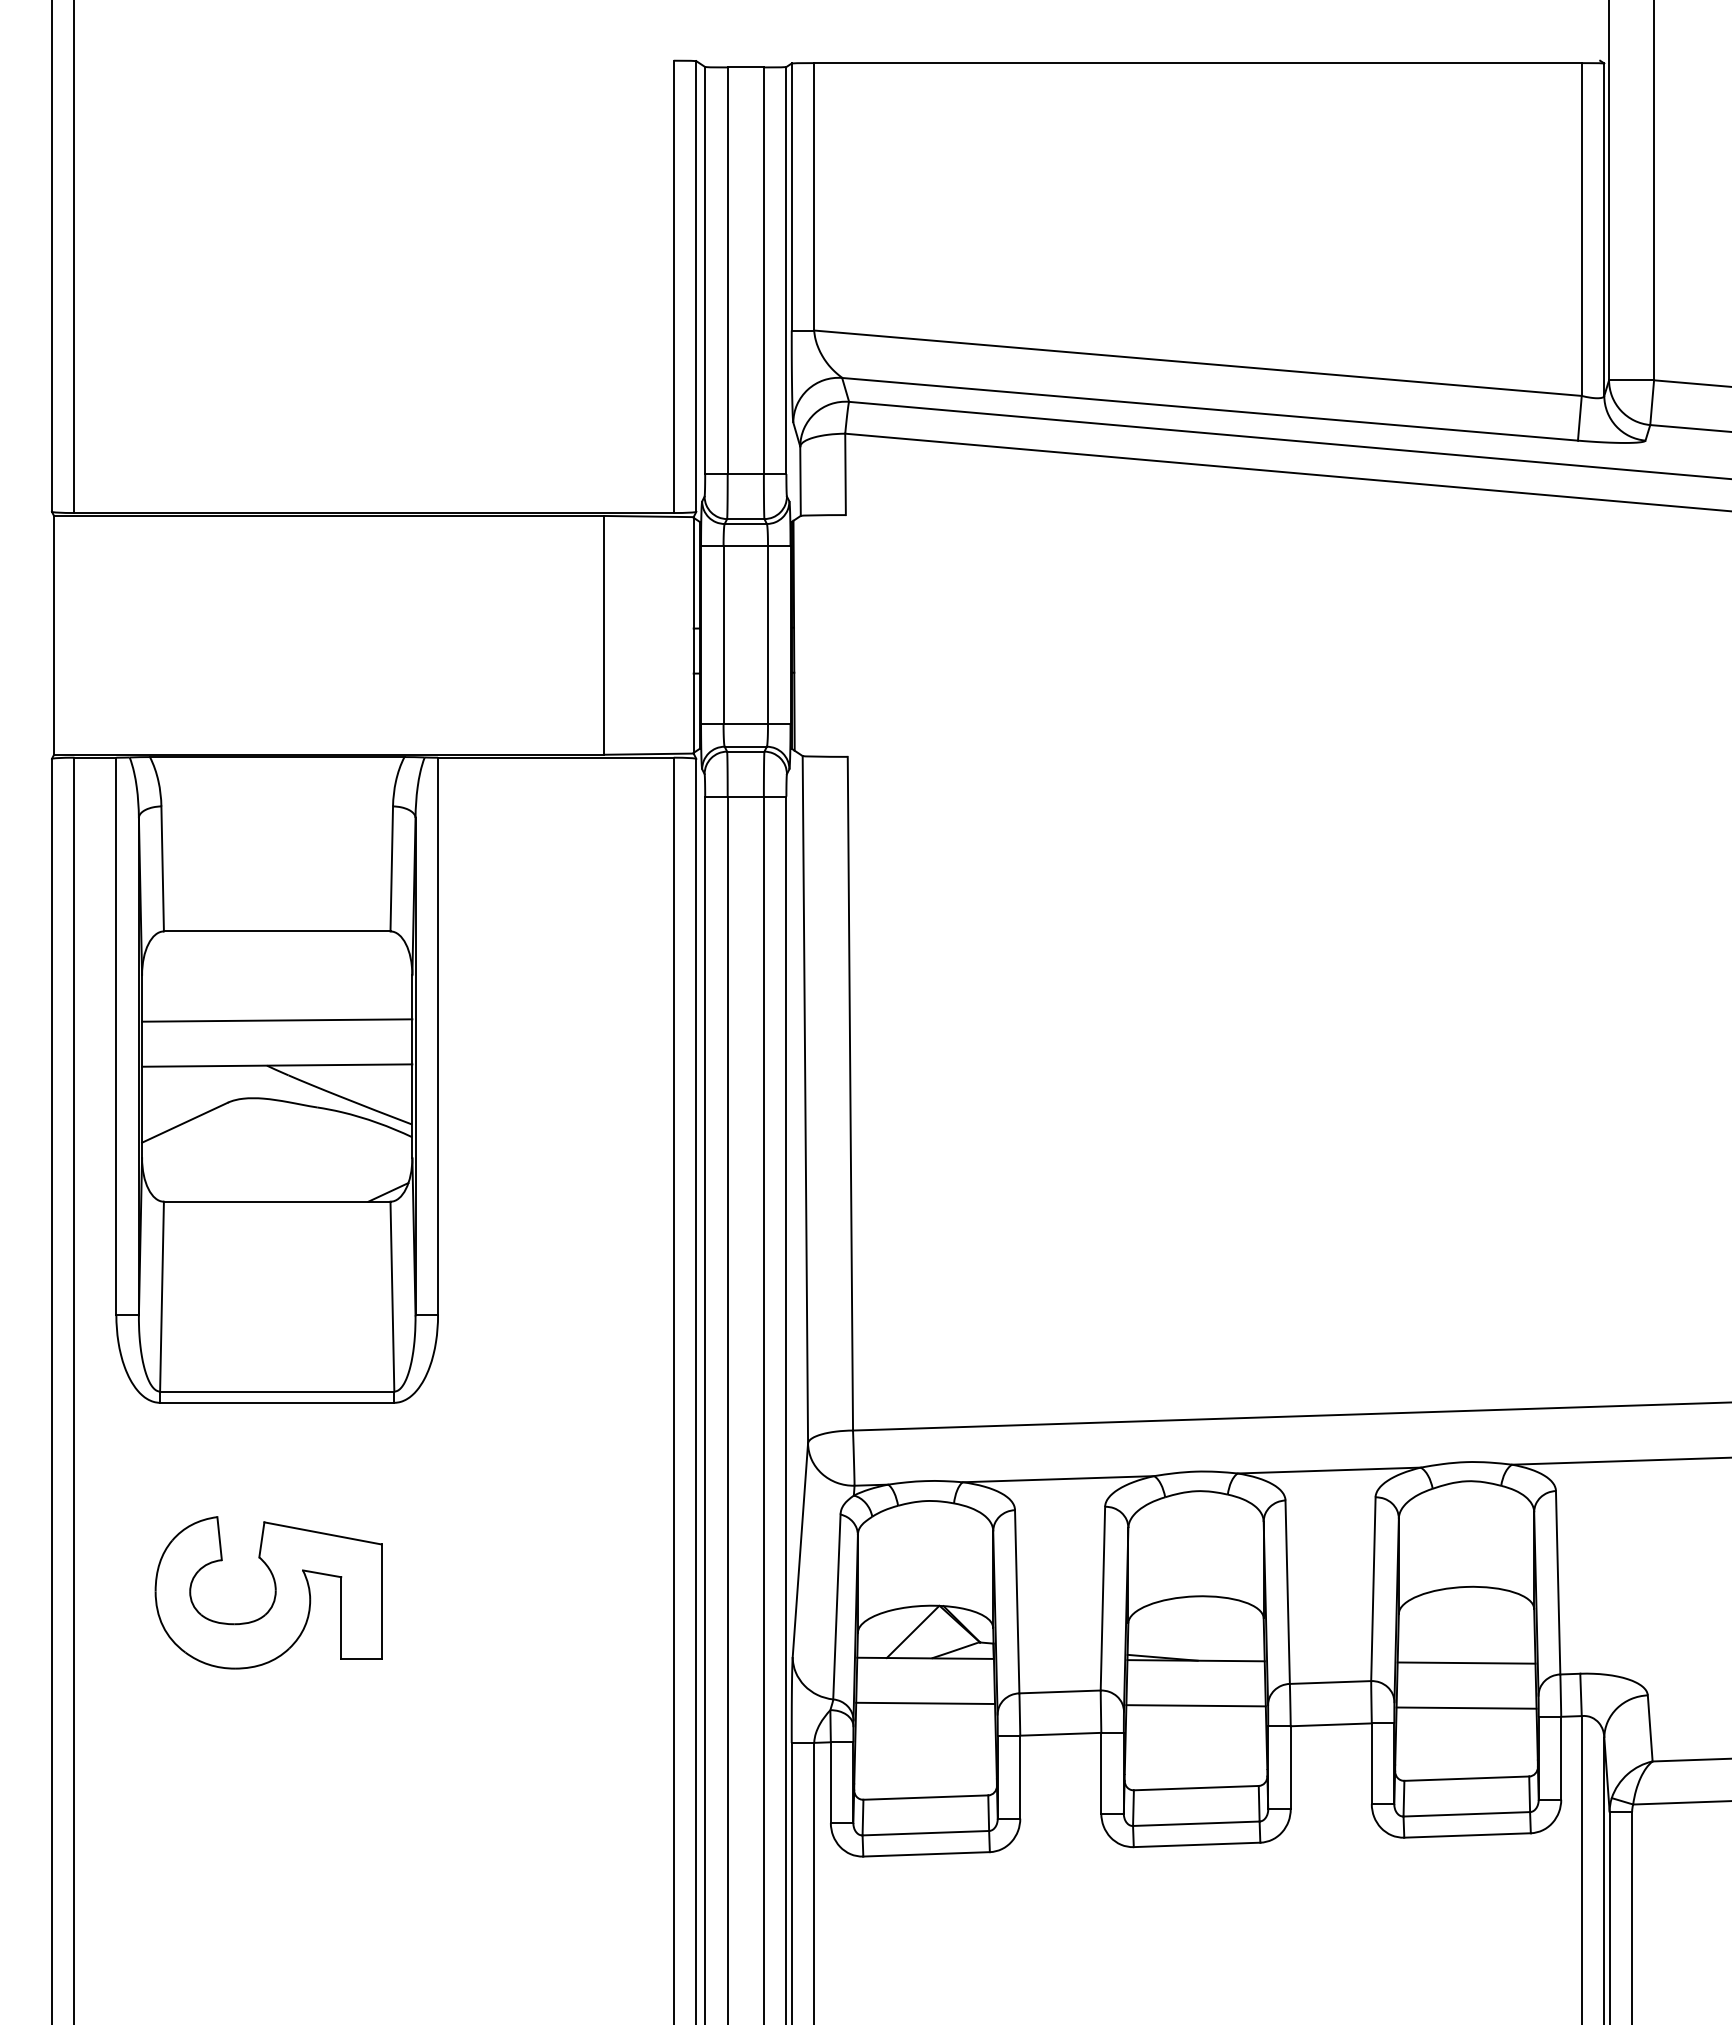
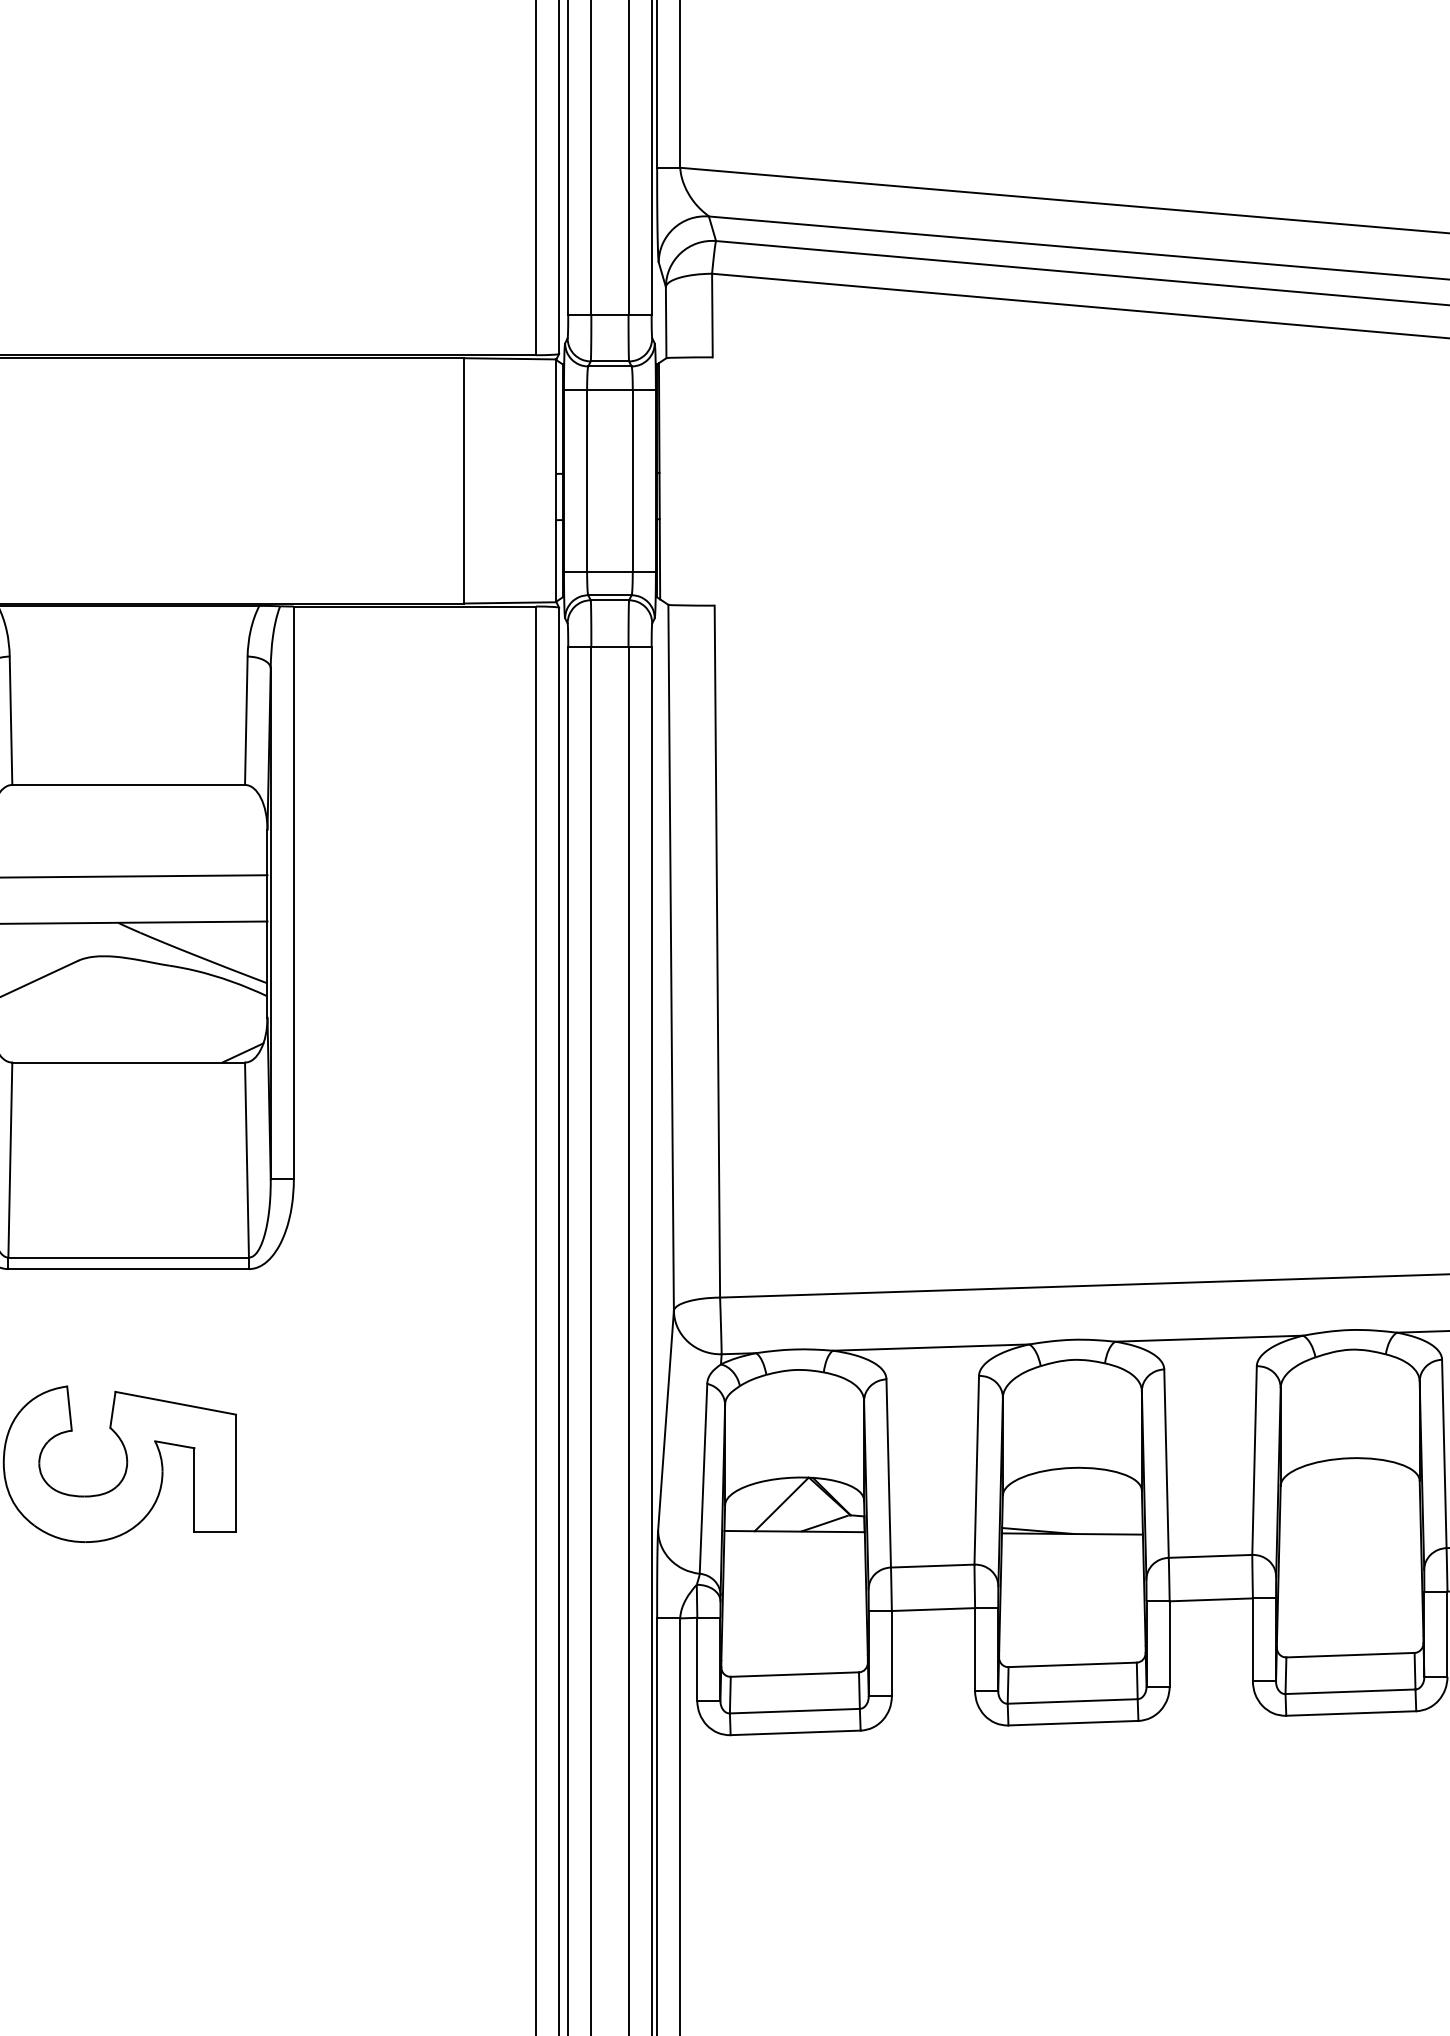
line: (1466, 1662) -> (1350, 1535), removed
line: (925, 1703) -> (794, 1577), removed
line: (1195, 1705) -> (1071, 1580), removed
line: (1466, 1707) -> (1350, 1582), removed

